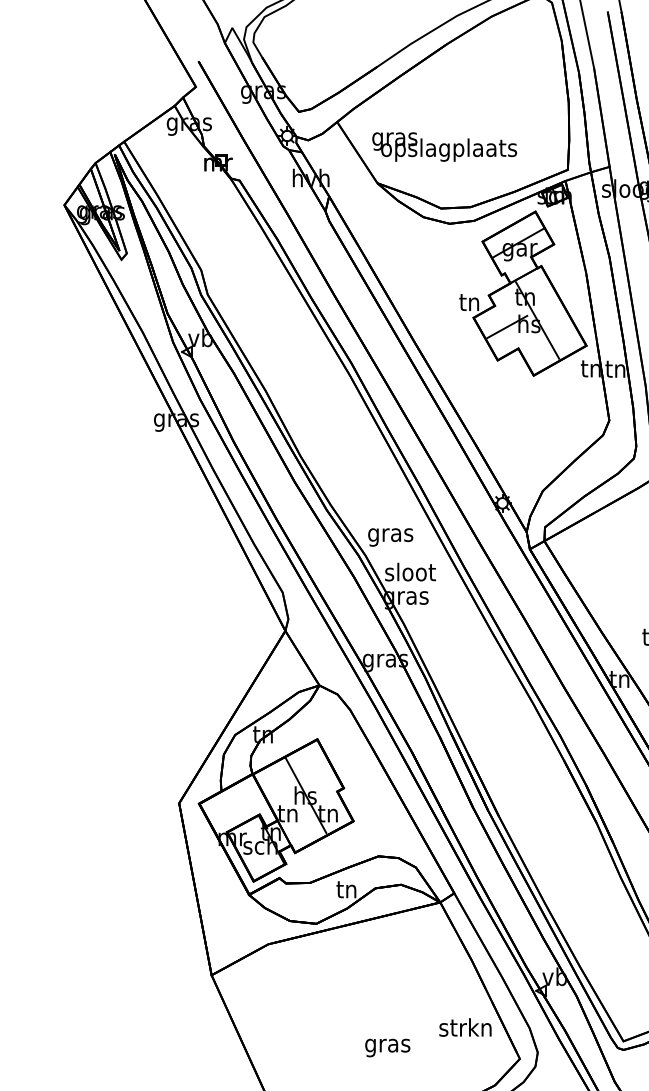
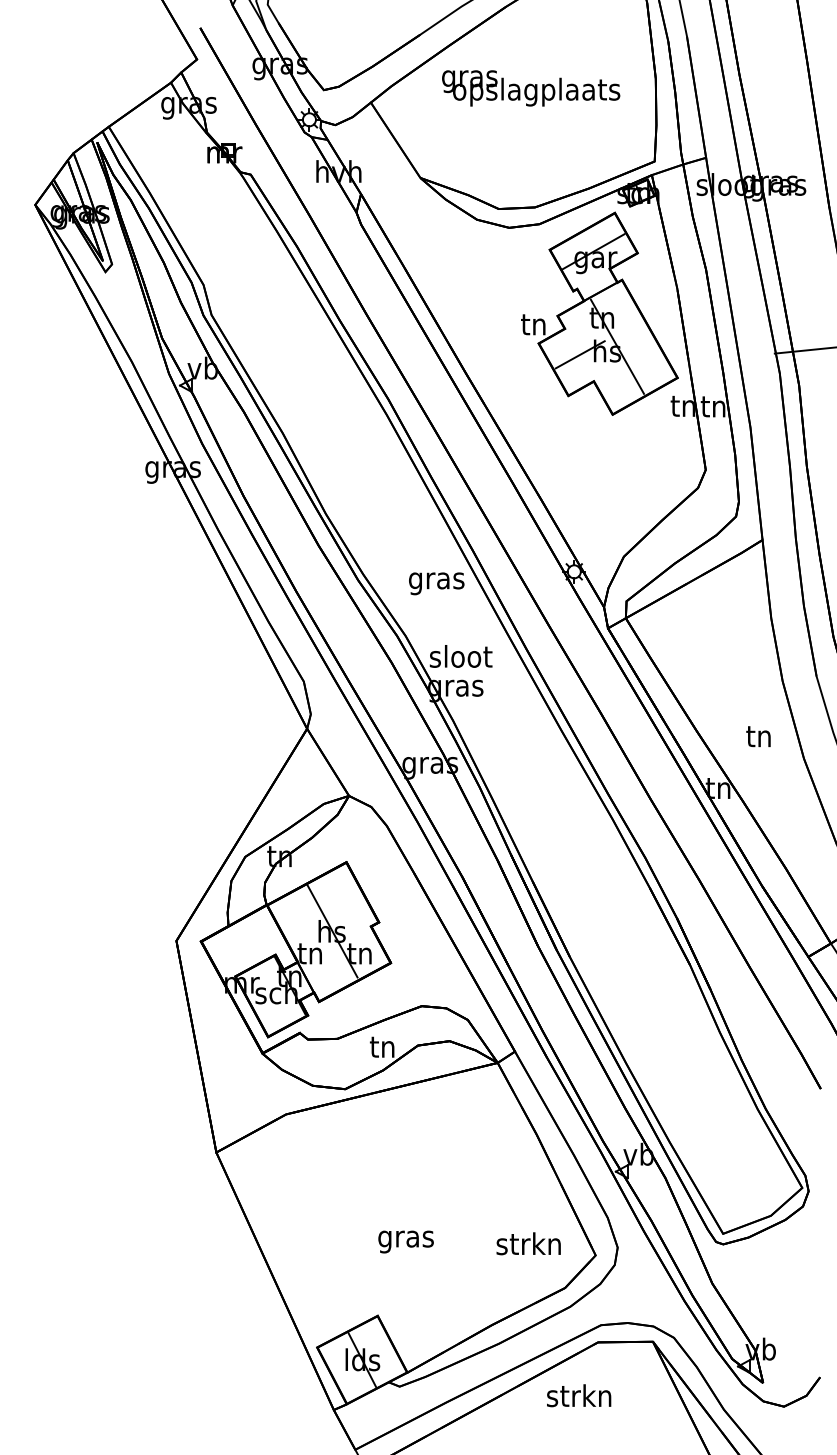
text: (444, 147) -> (531, 88), moved
text: (390, 537) -> (436, 583), moved
text: (465, 1027) -> (528, 1243), moved
text: (387, 1047) -> (405, 1241), moved

